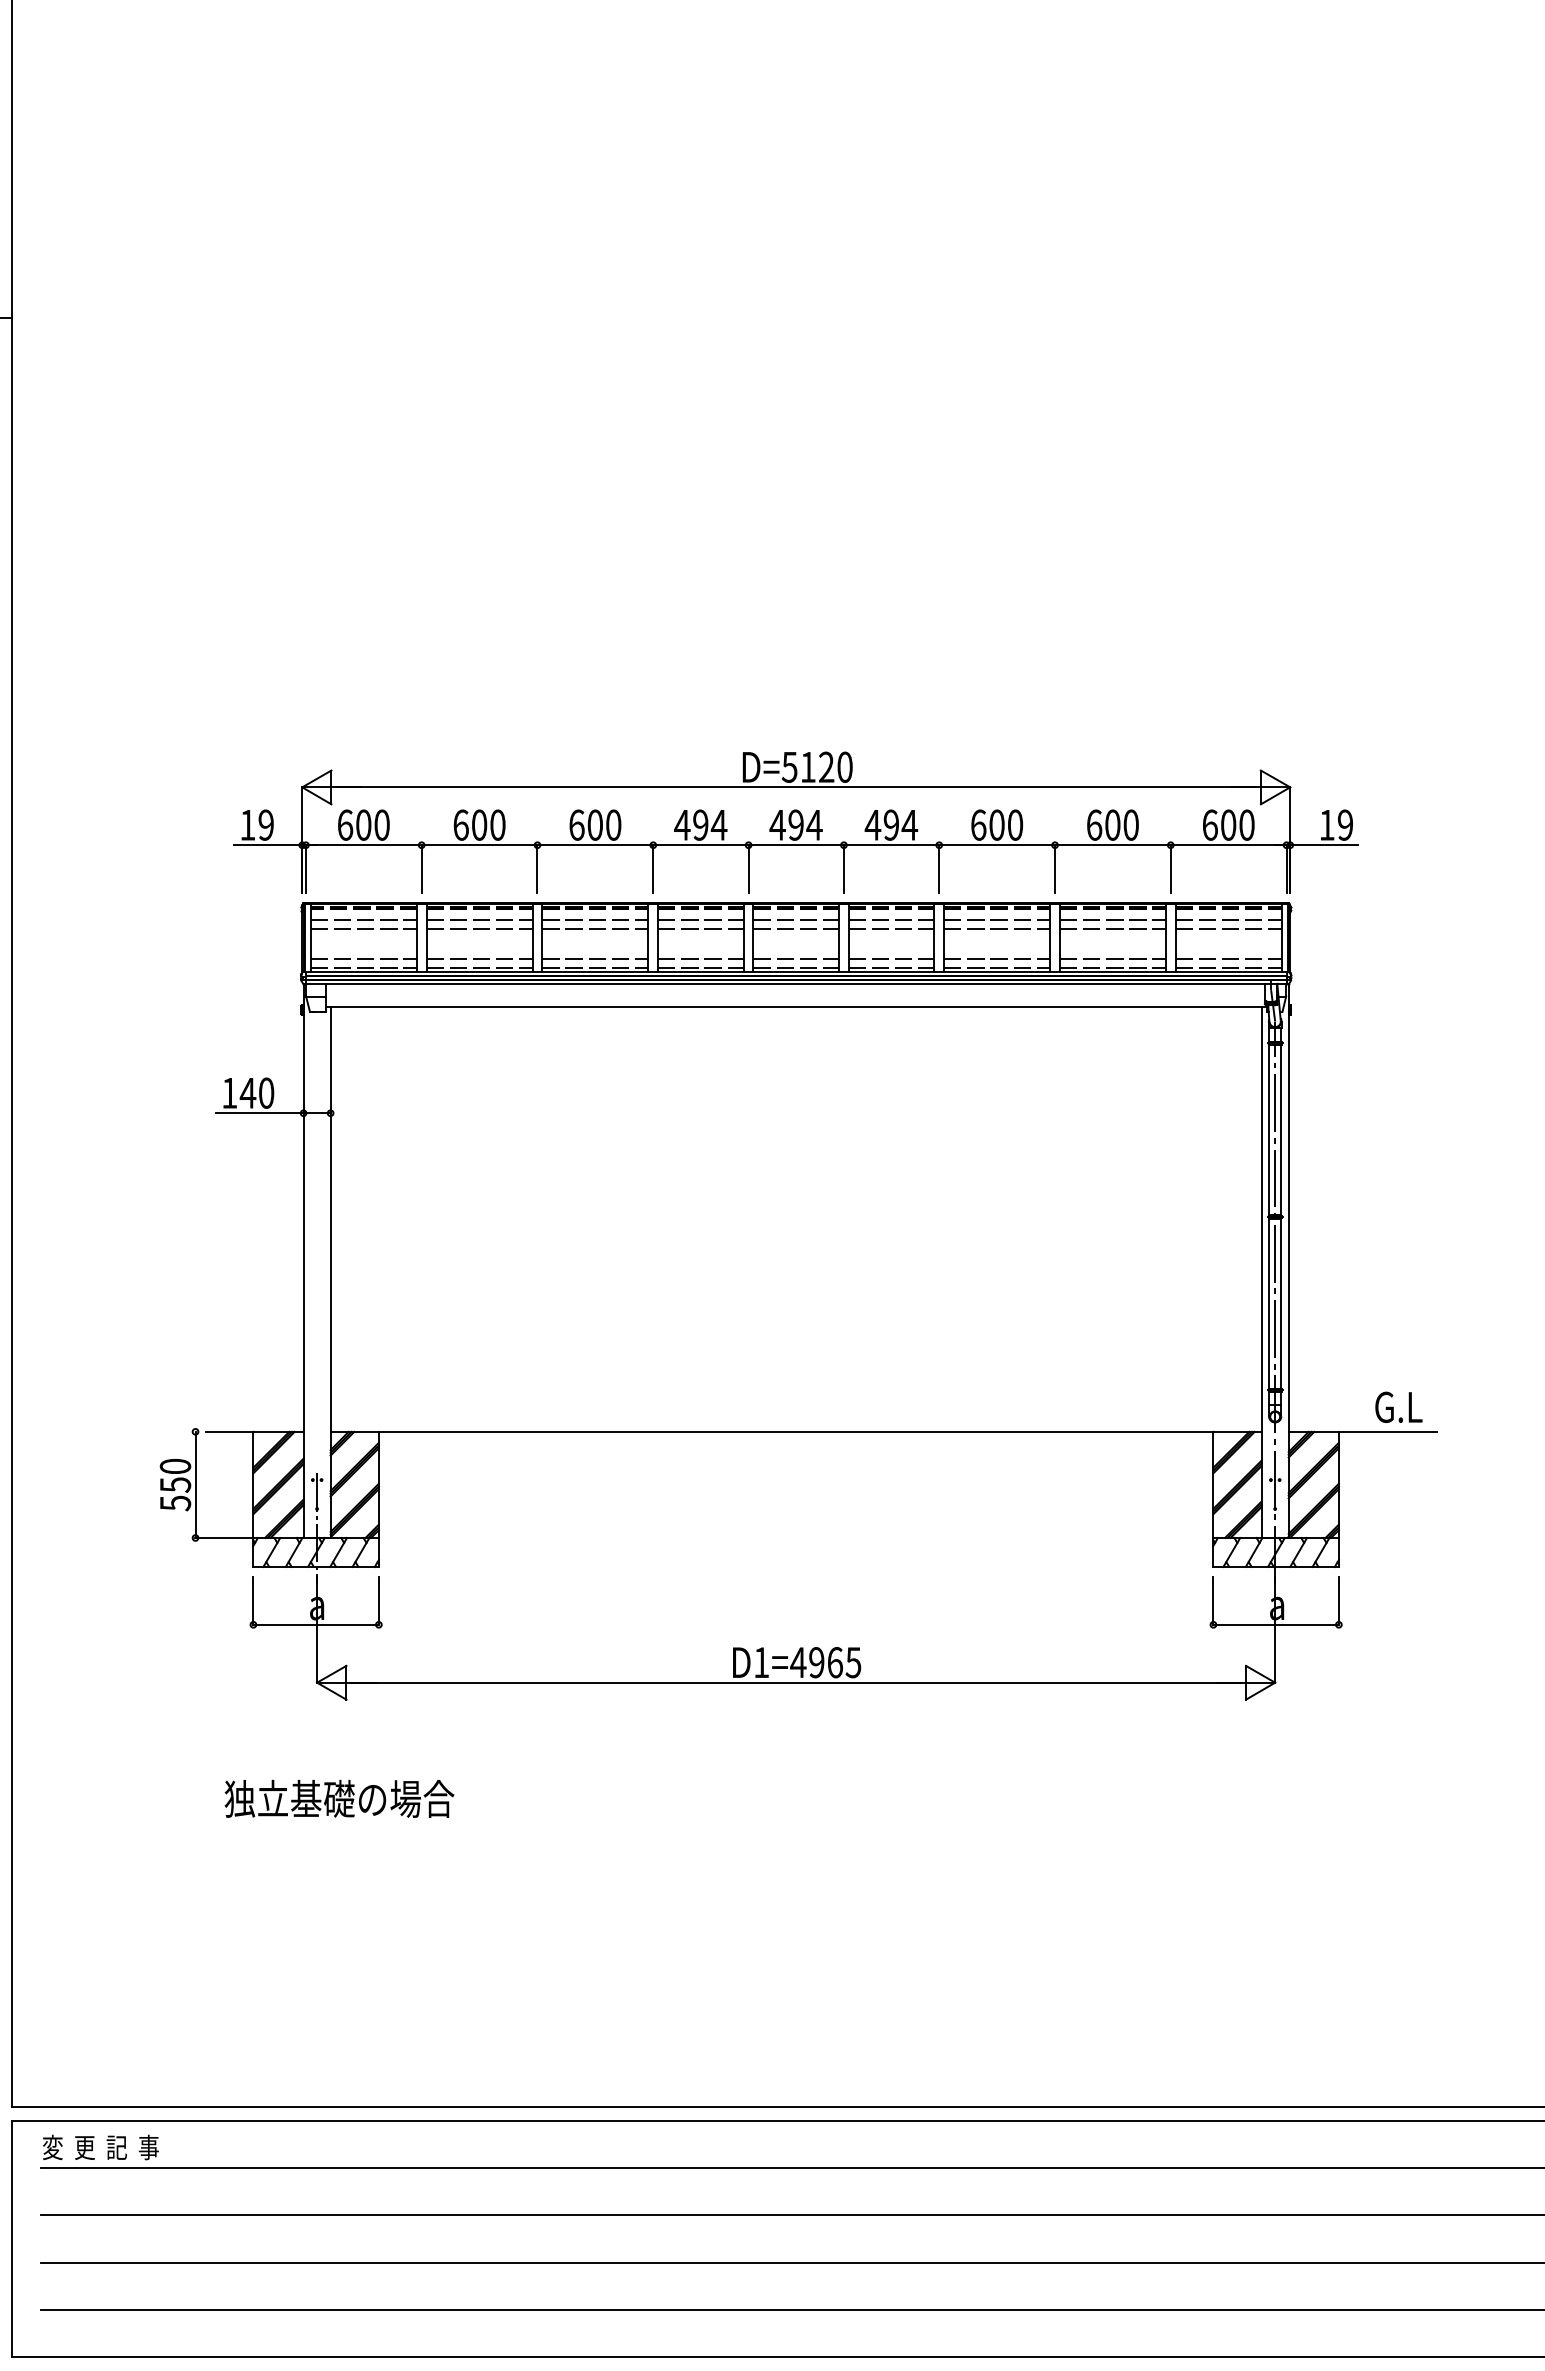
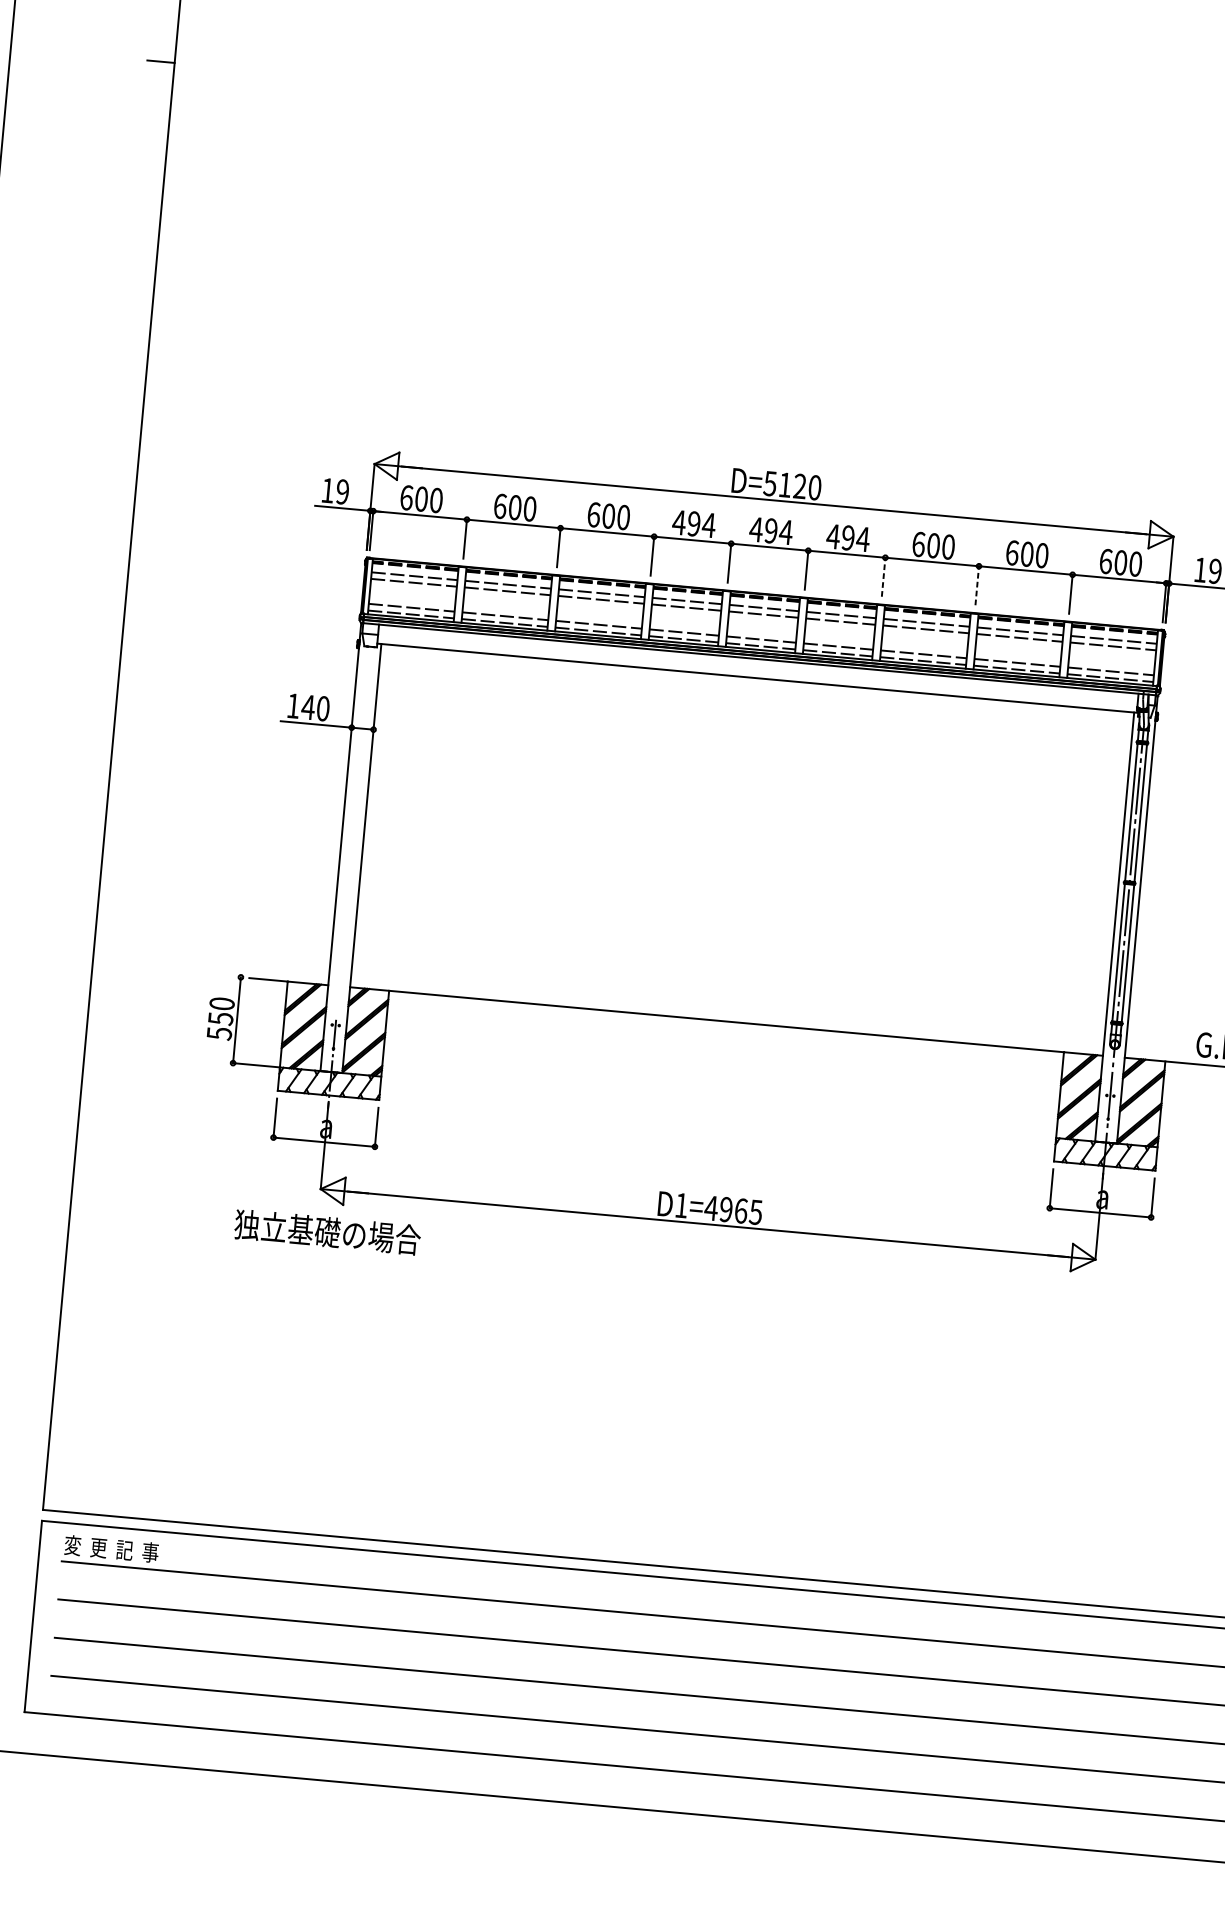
line: (939, 868) -> (883, 576), solid -> dashed
line: (1055, 868) -> (977, 585), solid -> dashed
text: (339, 1798) -> (327, 1231), moved

